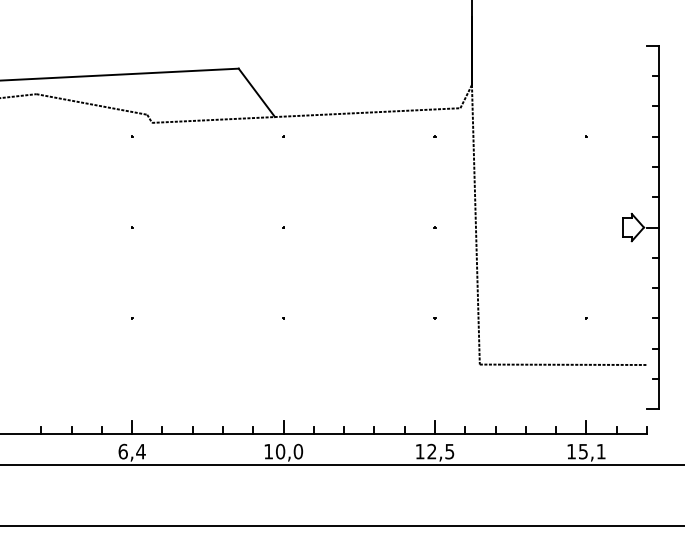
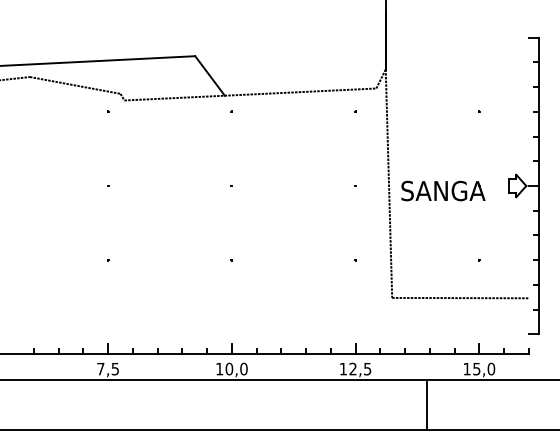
part: (542, 233) -> (443, 190), added
text: (131, 451) -> (107, 368), 6,4 -> 7,5
text: (600, 451) -> (490, 368), 15,1 -> 15,0
line: (522, 496) -> (427, 405), added

